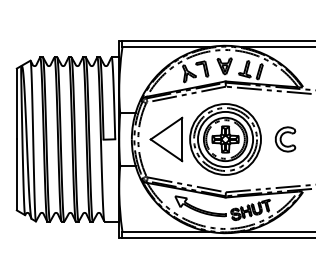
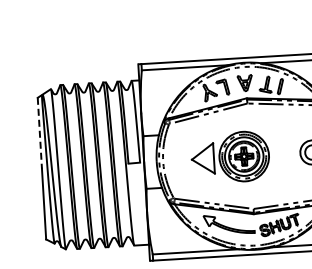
line: (16, 104) -> (39, 133), solid -> dashed
part: (205, 139) -> (230, 157), size x0.7

